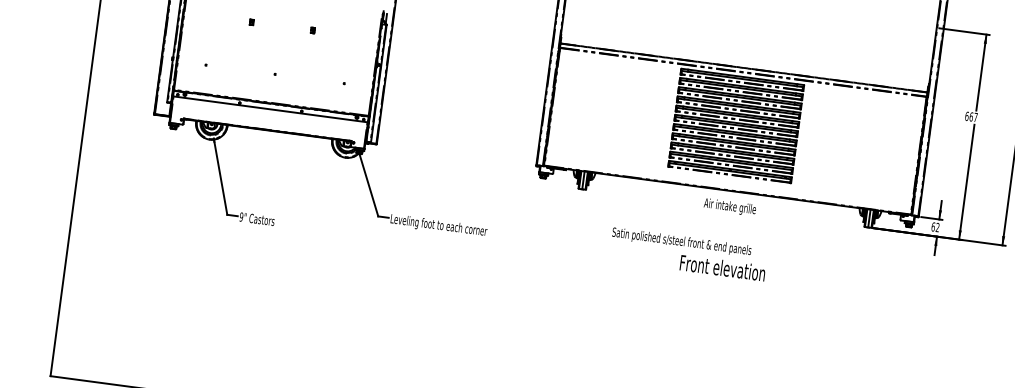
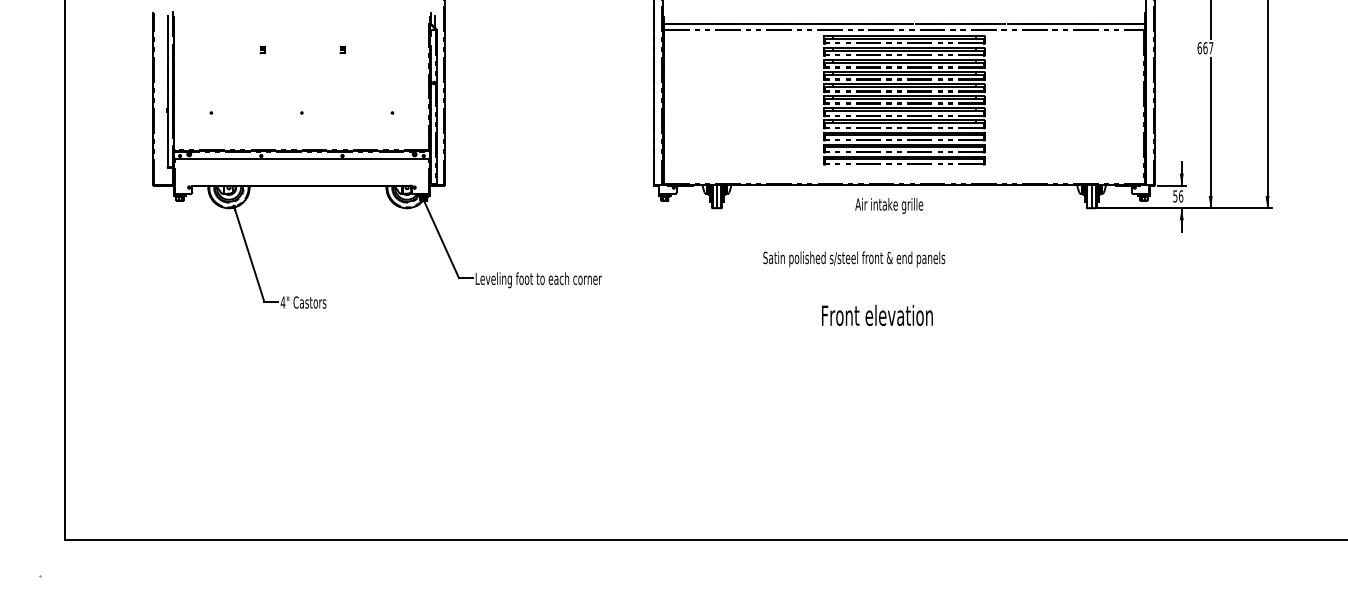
text: (730, 206) -> (889, 205), moved
text: (241, 217) -> (282, 302), 9" -> 4"
text: (935, 227) -> (1178, 196), 62 -> 56
text: (722, 268) -> (877, 315), moved

